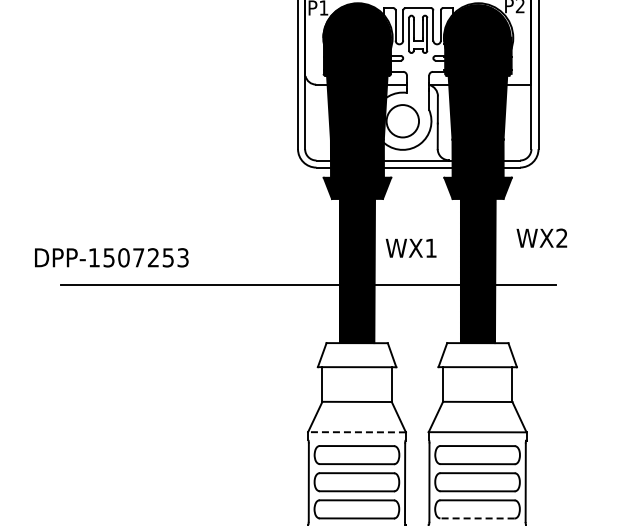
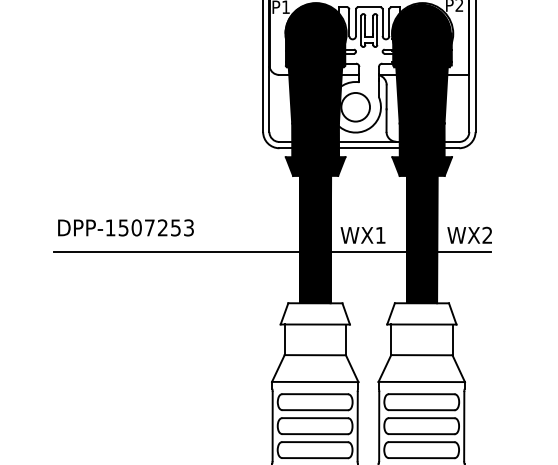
text: (541, 237) -> (469, 234), moved
text: (410, 247) -> (362, 234), moved
text: (111, 257) -> (125, 227), moved
line: (357, 432) -> (315, 382), dashed -> solid
line: (477, 518) -> (421, 458), dashed -> solid

